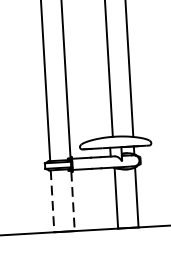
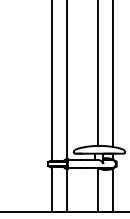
line: (51, 202) -> (51, 190), dashed -> solid
line: (72, 202) -> (66, 191), dashed -> solid

